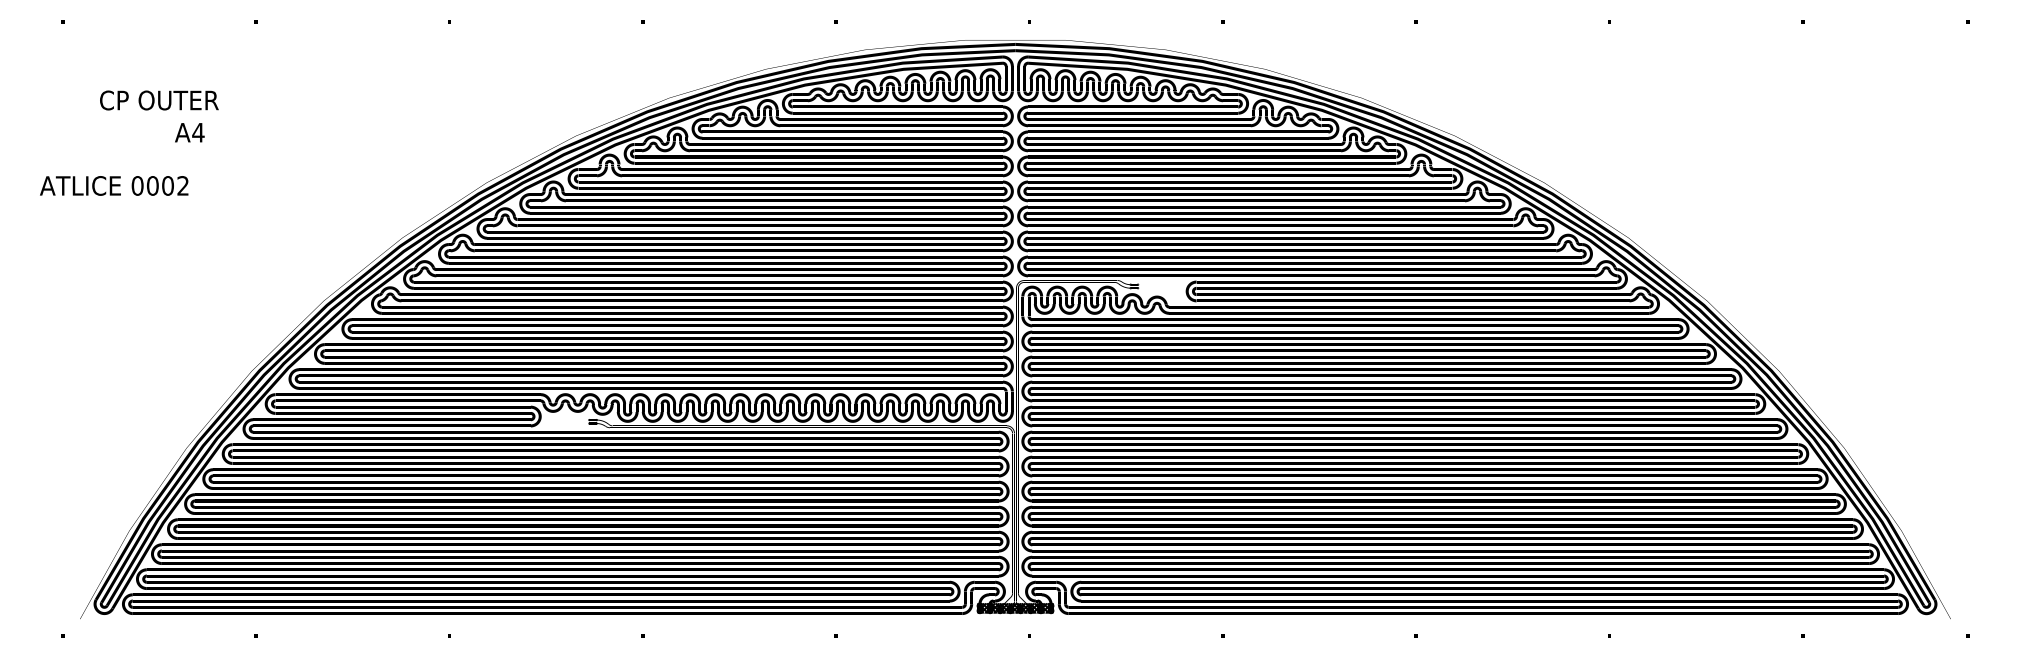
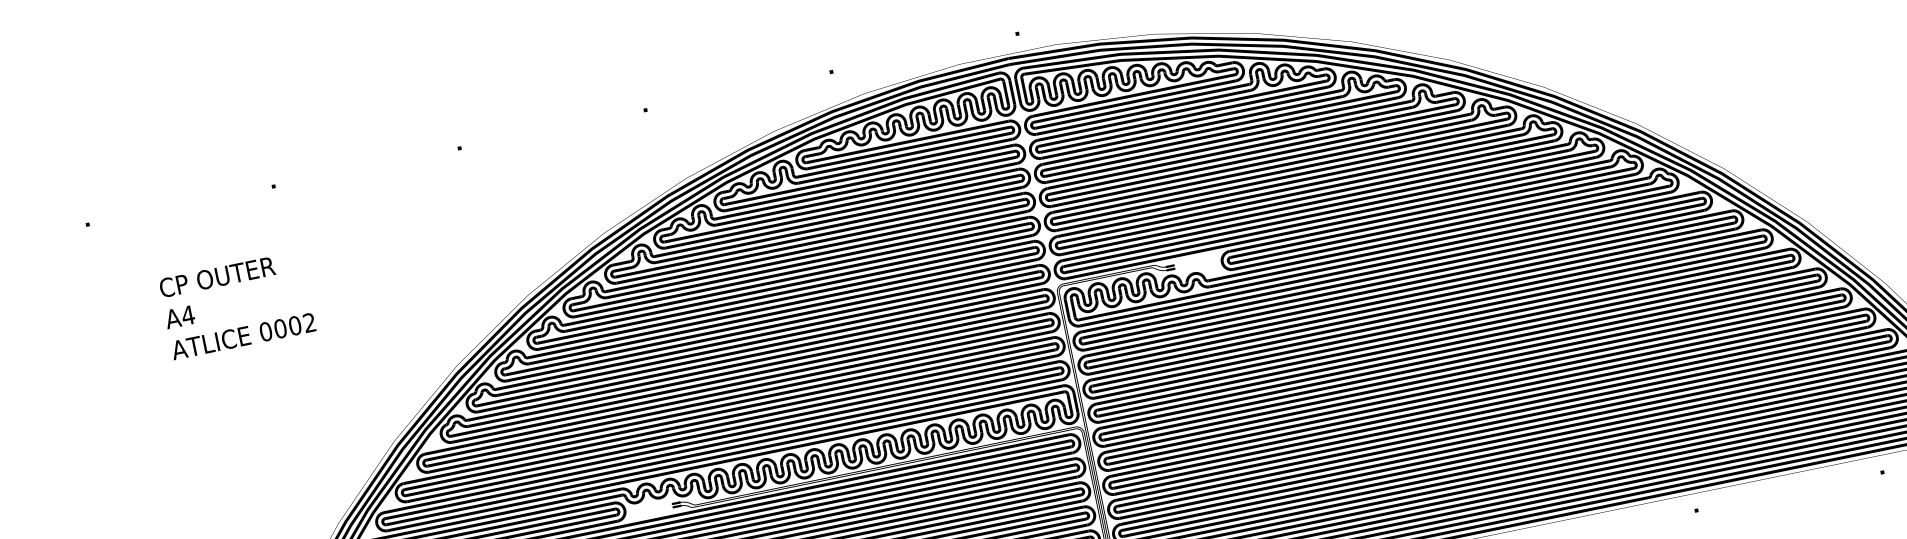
text: (159, 100) -> (217, 277), moved
text: (189, 132) -> (179, 317), moved
text: (114, 185) -> (243, 335), moved

